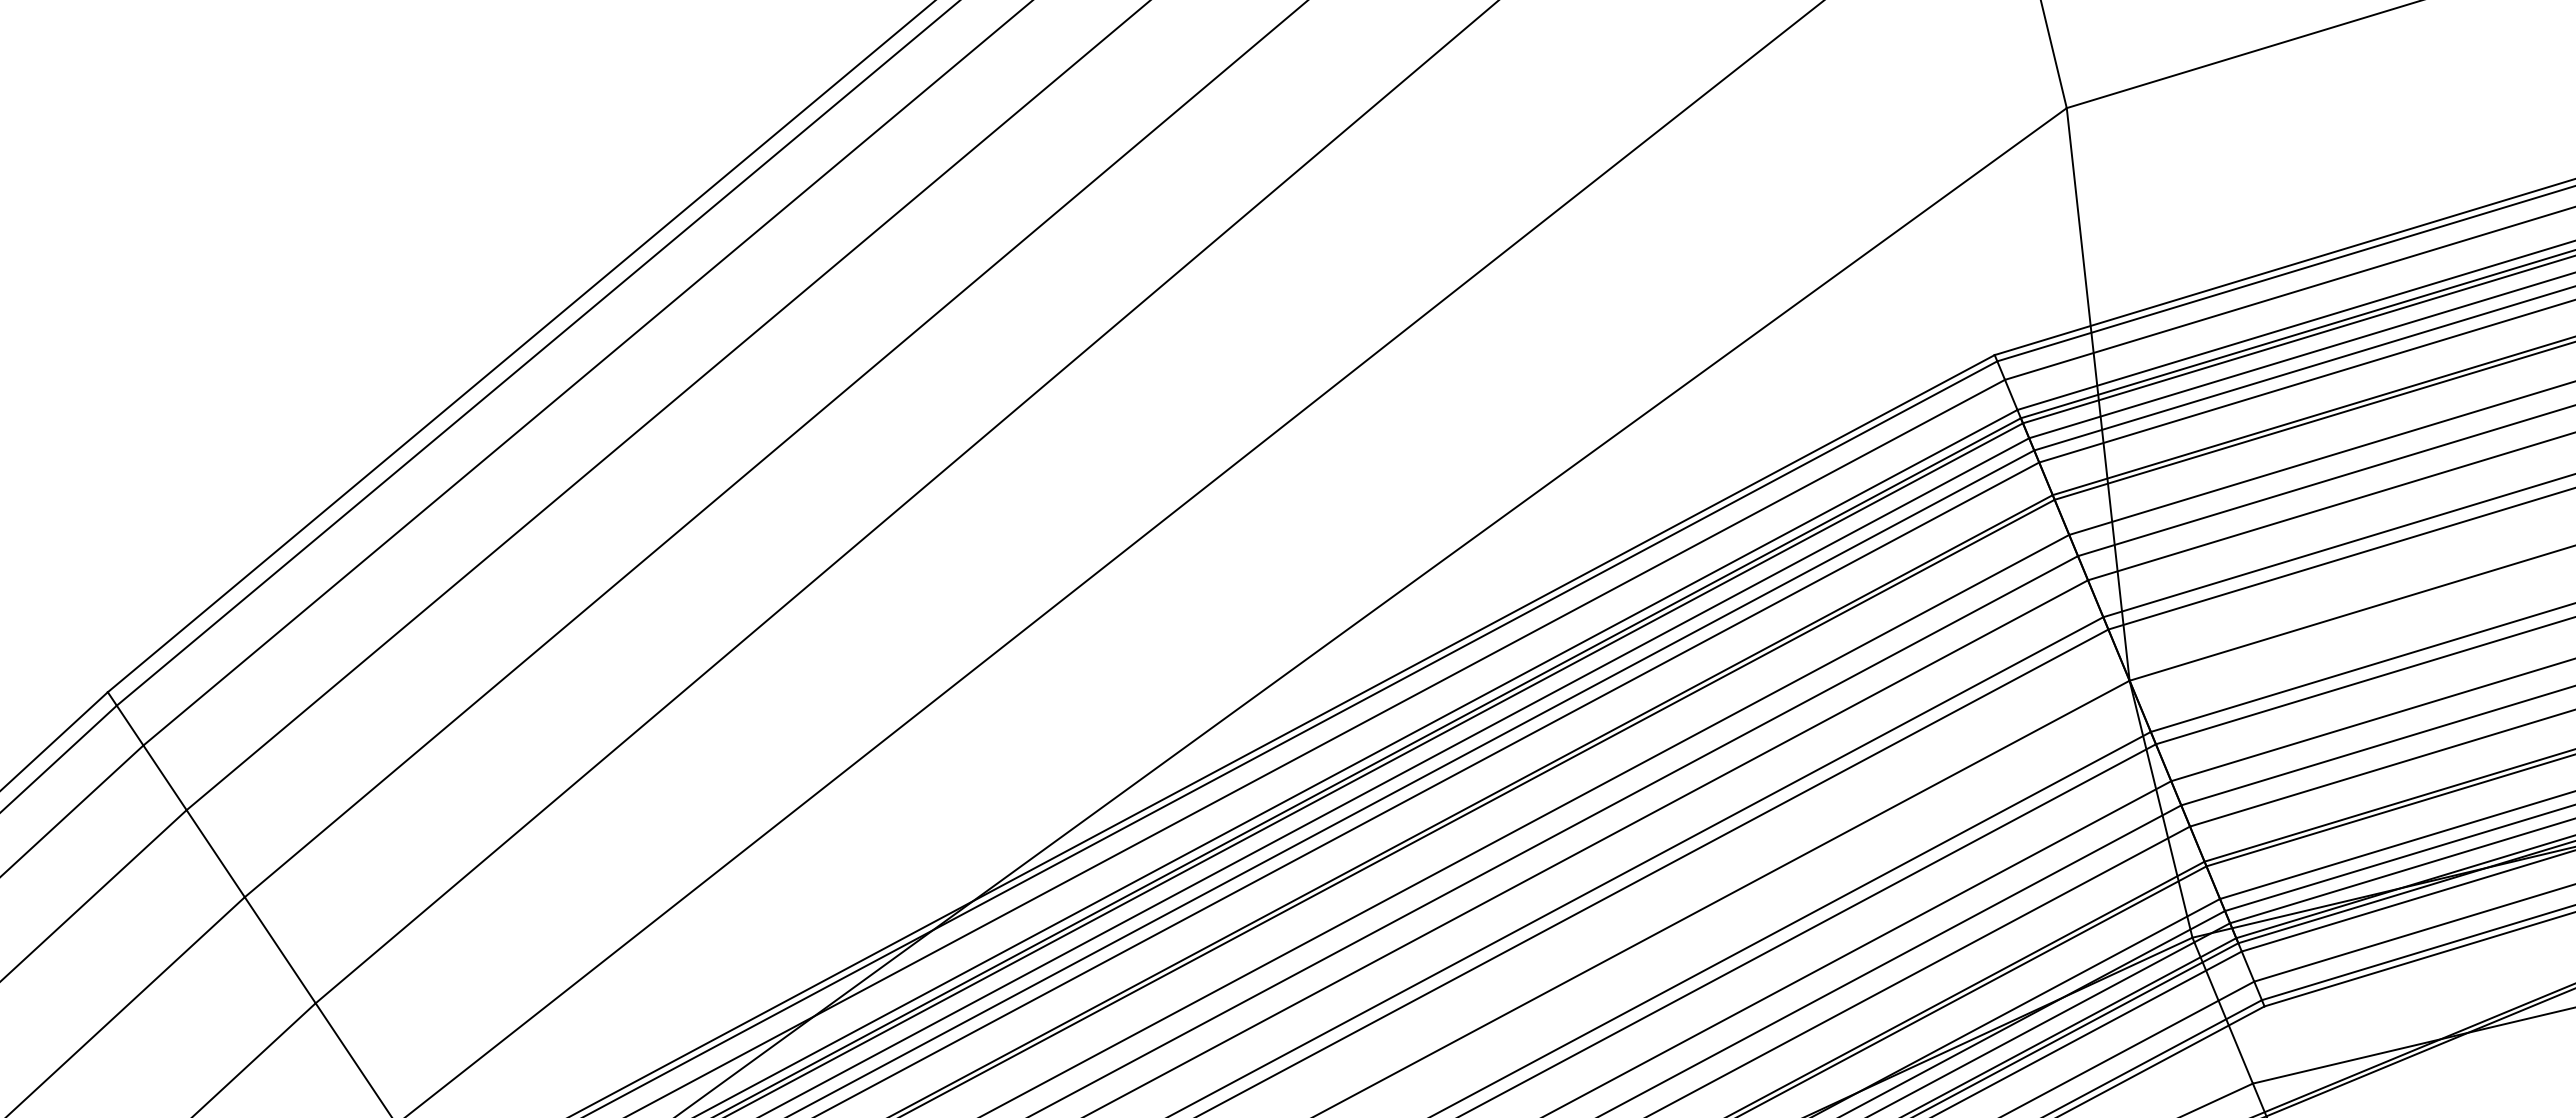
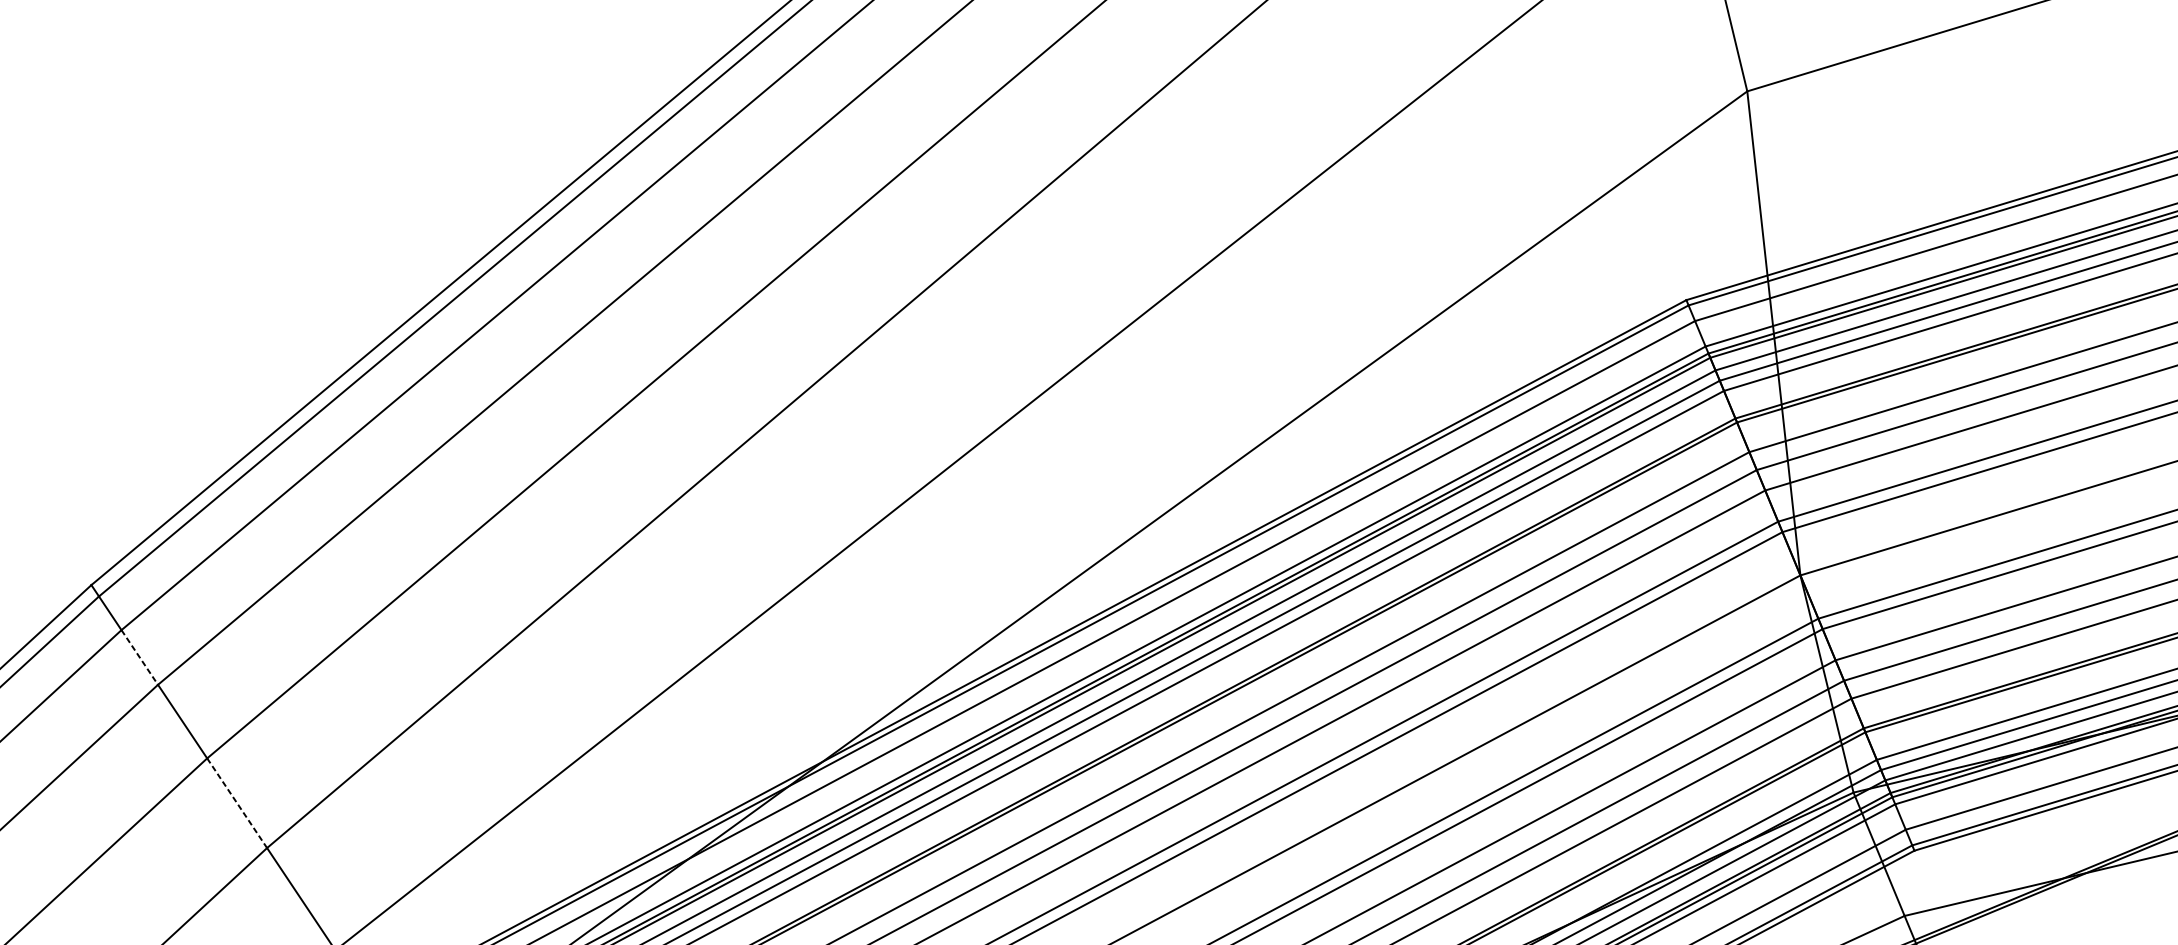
line: (165, 777) -> (140, 657), solid -> dashed
line: (280, 950) -> (237, 803), solid -> dashed

